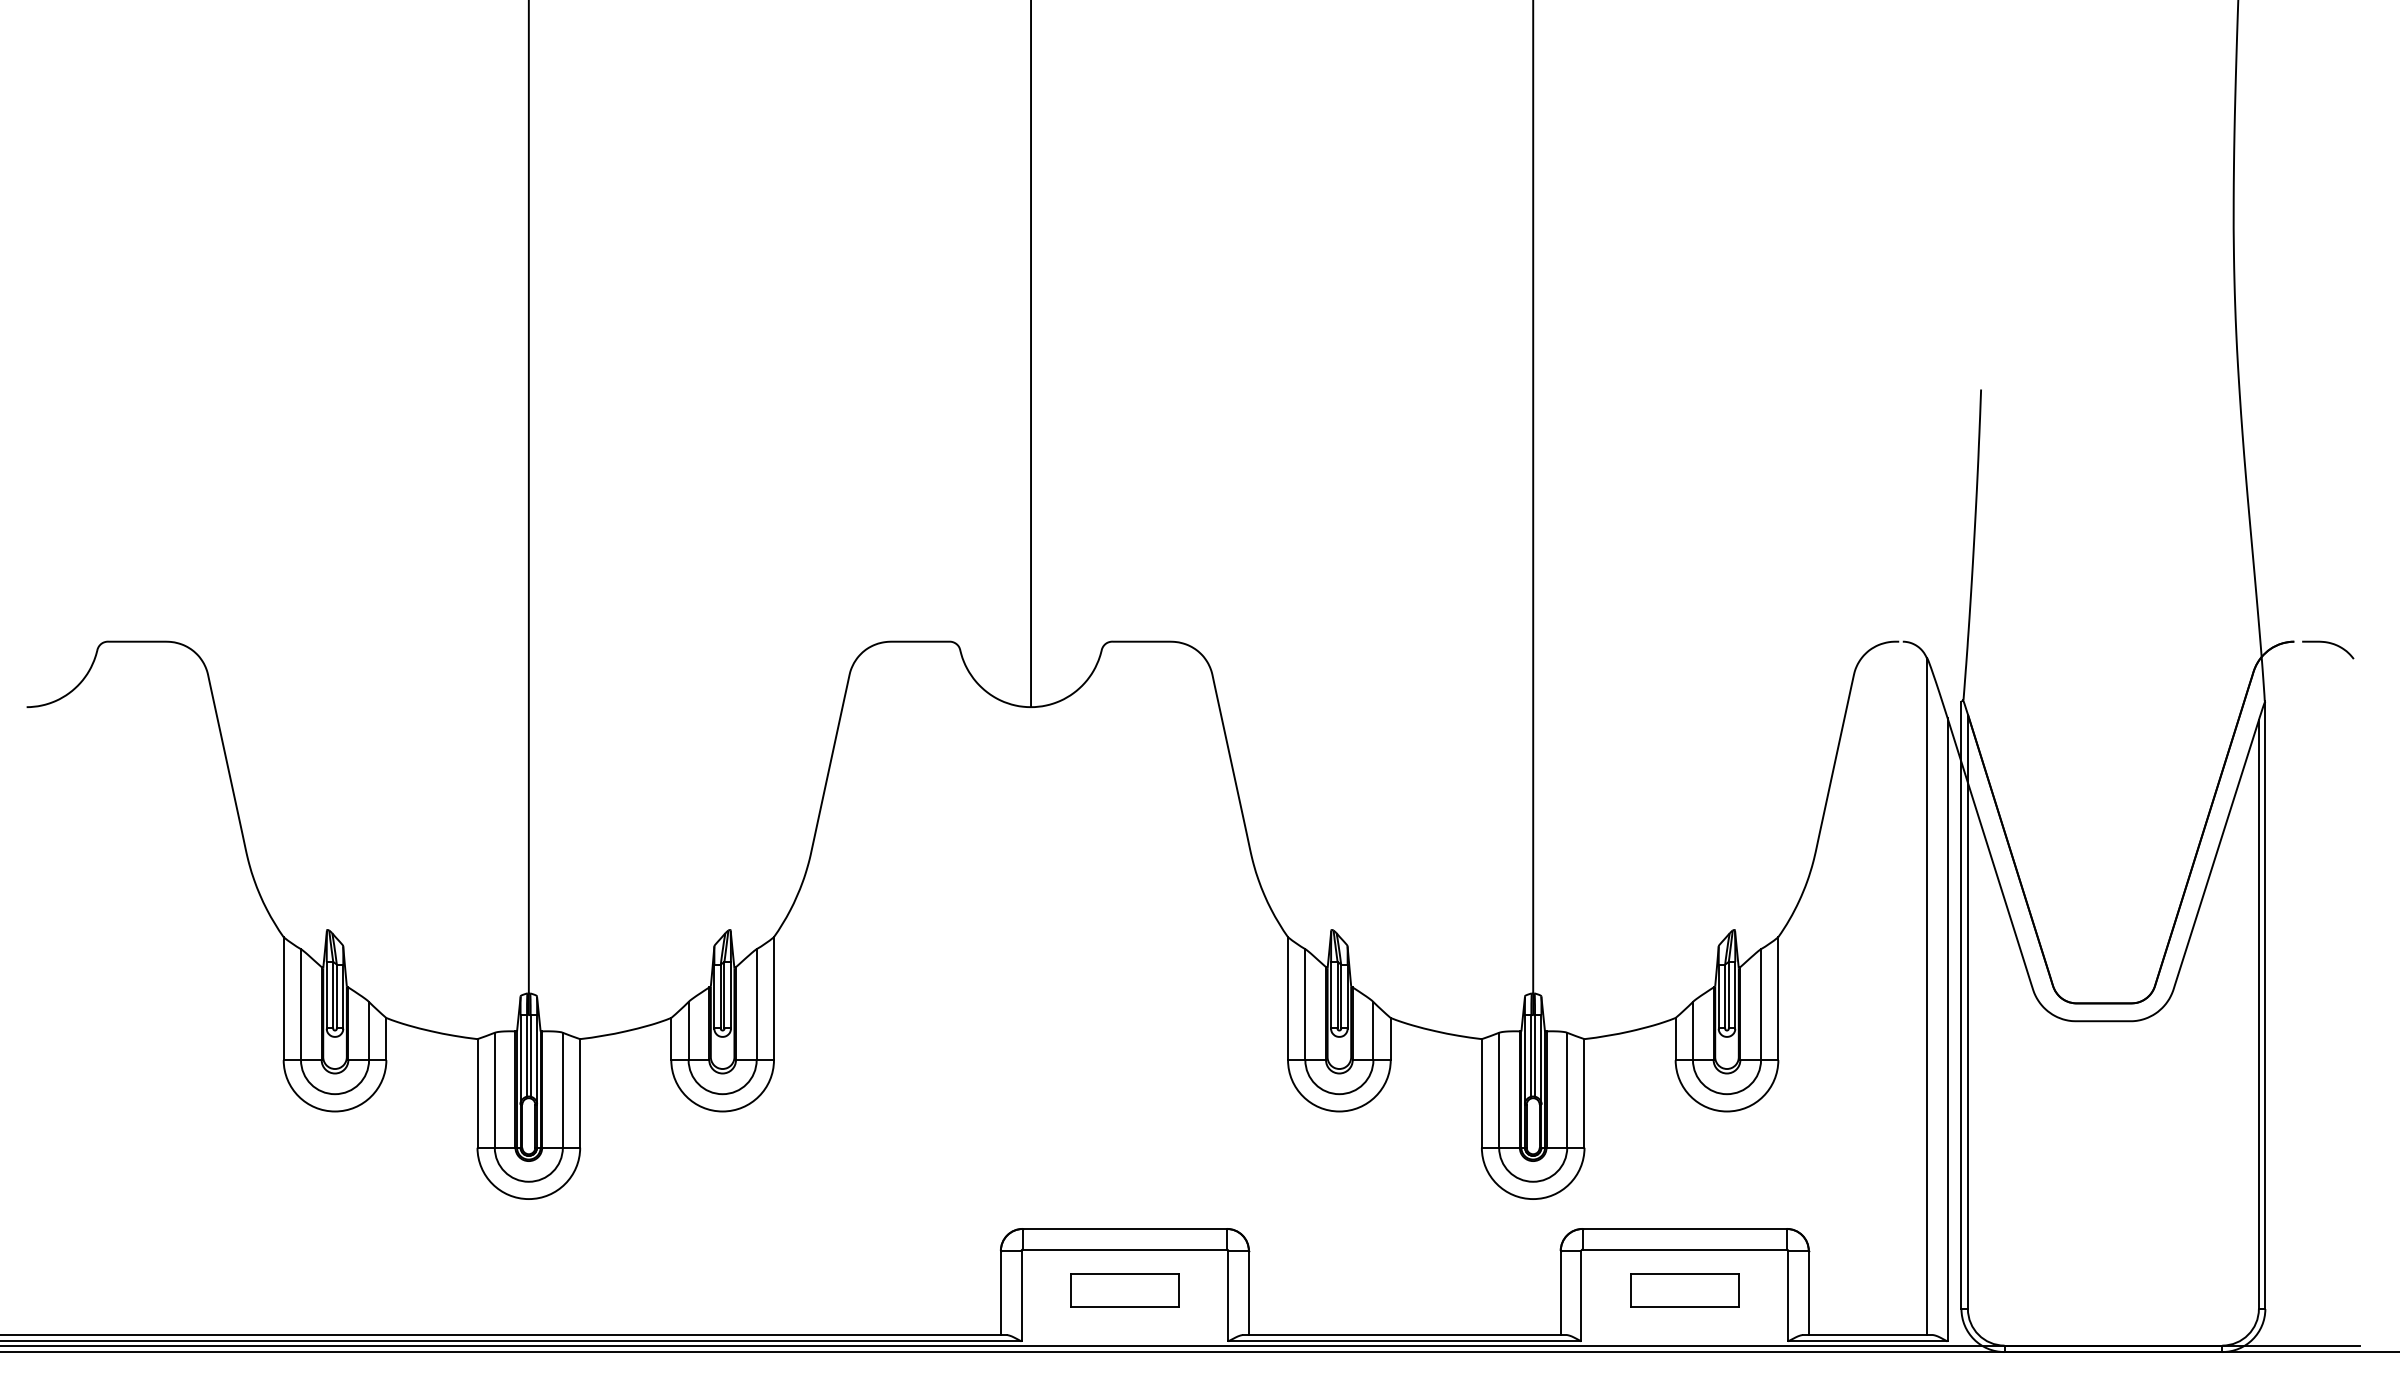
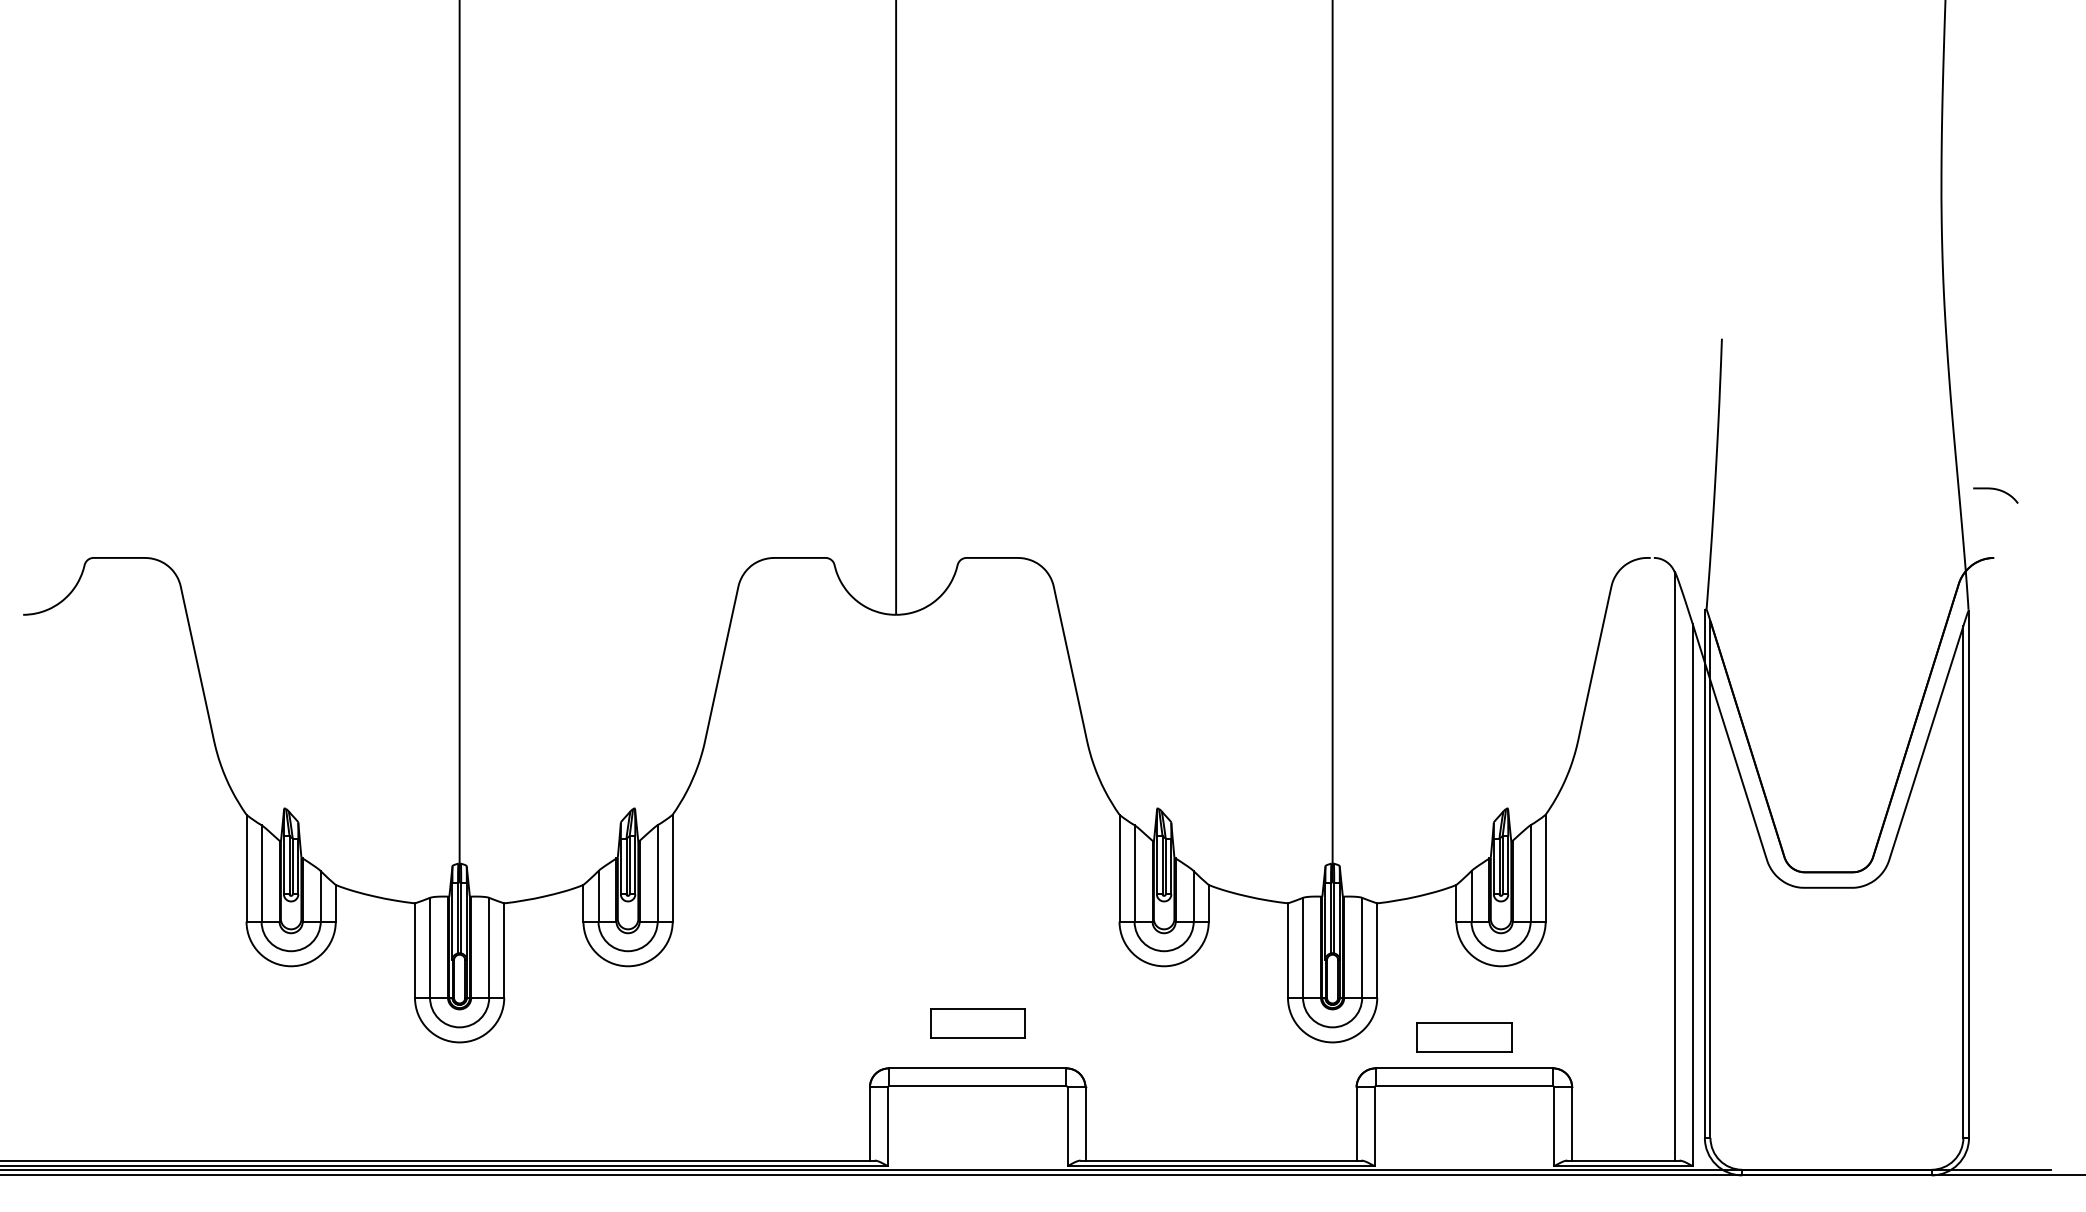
curve: (2330, 644) -> (1997, 490), moved
part: (1124, 1290) -> (977, 1023), moved
part: (1684, 1290) -> (1464, 1037), moved

